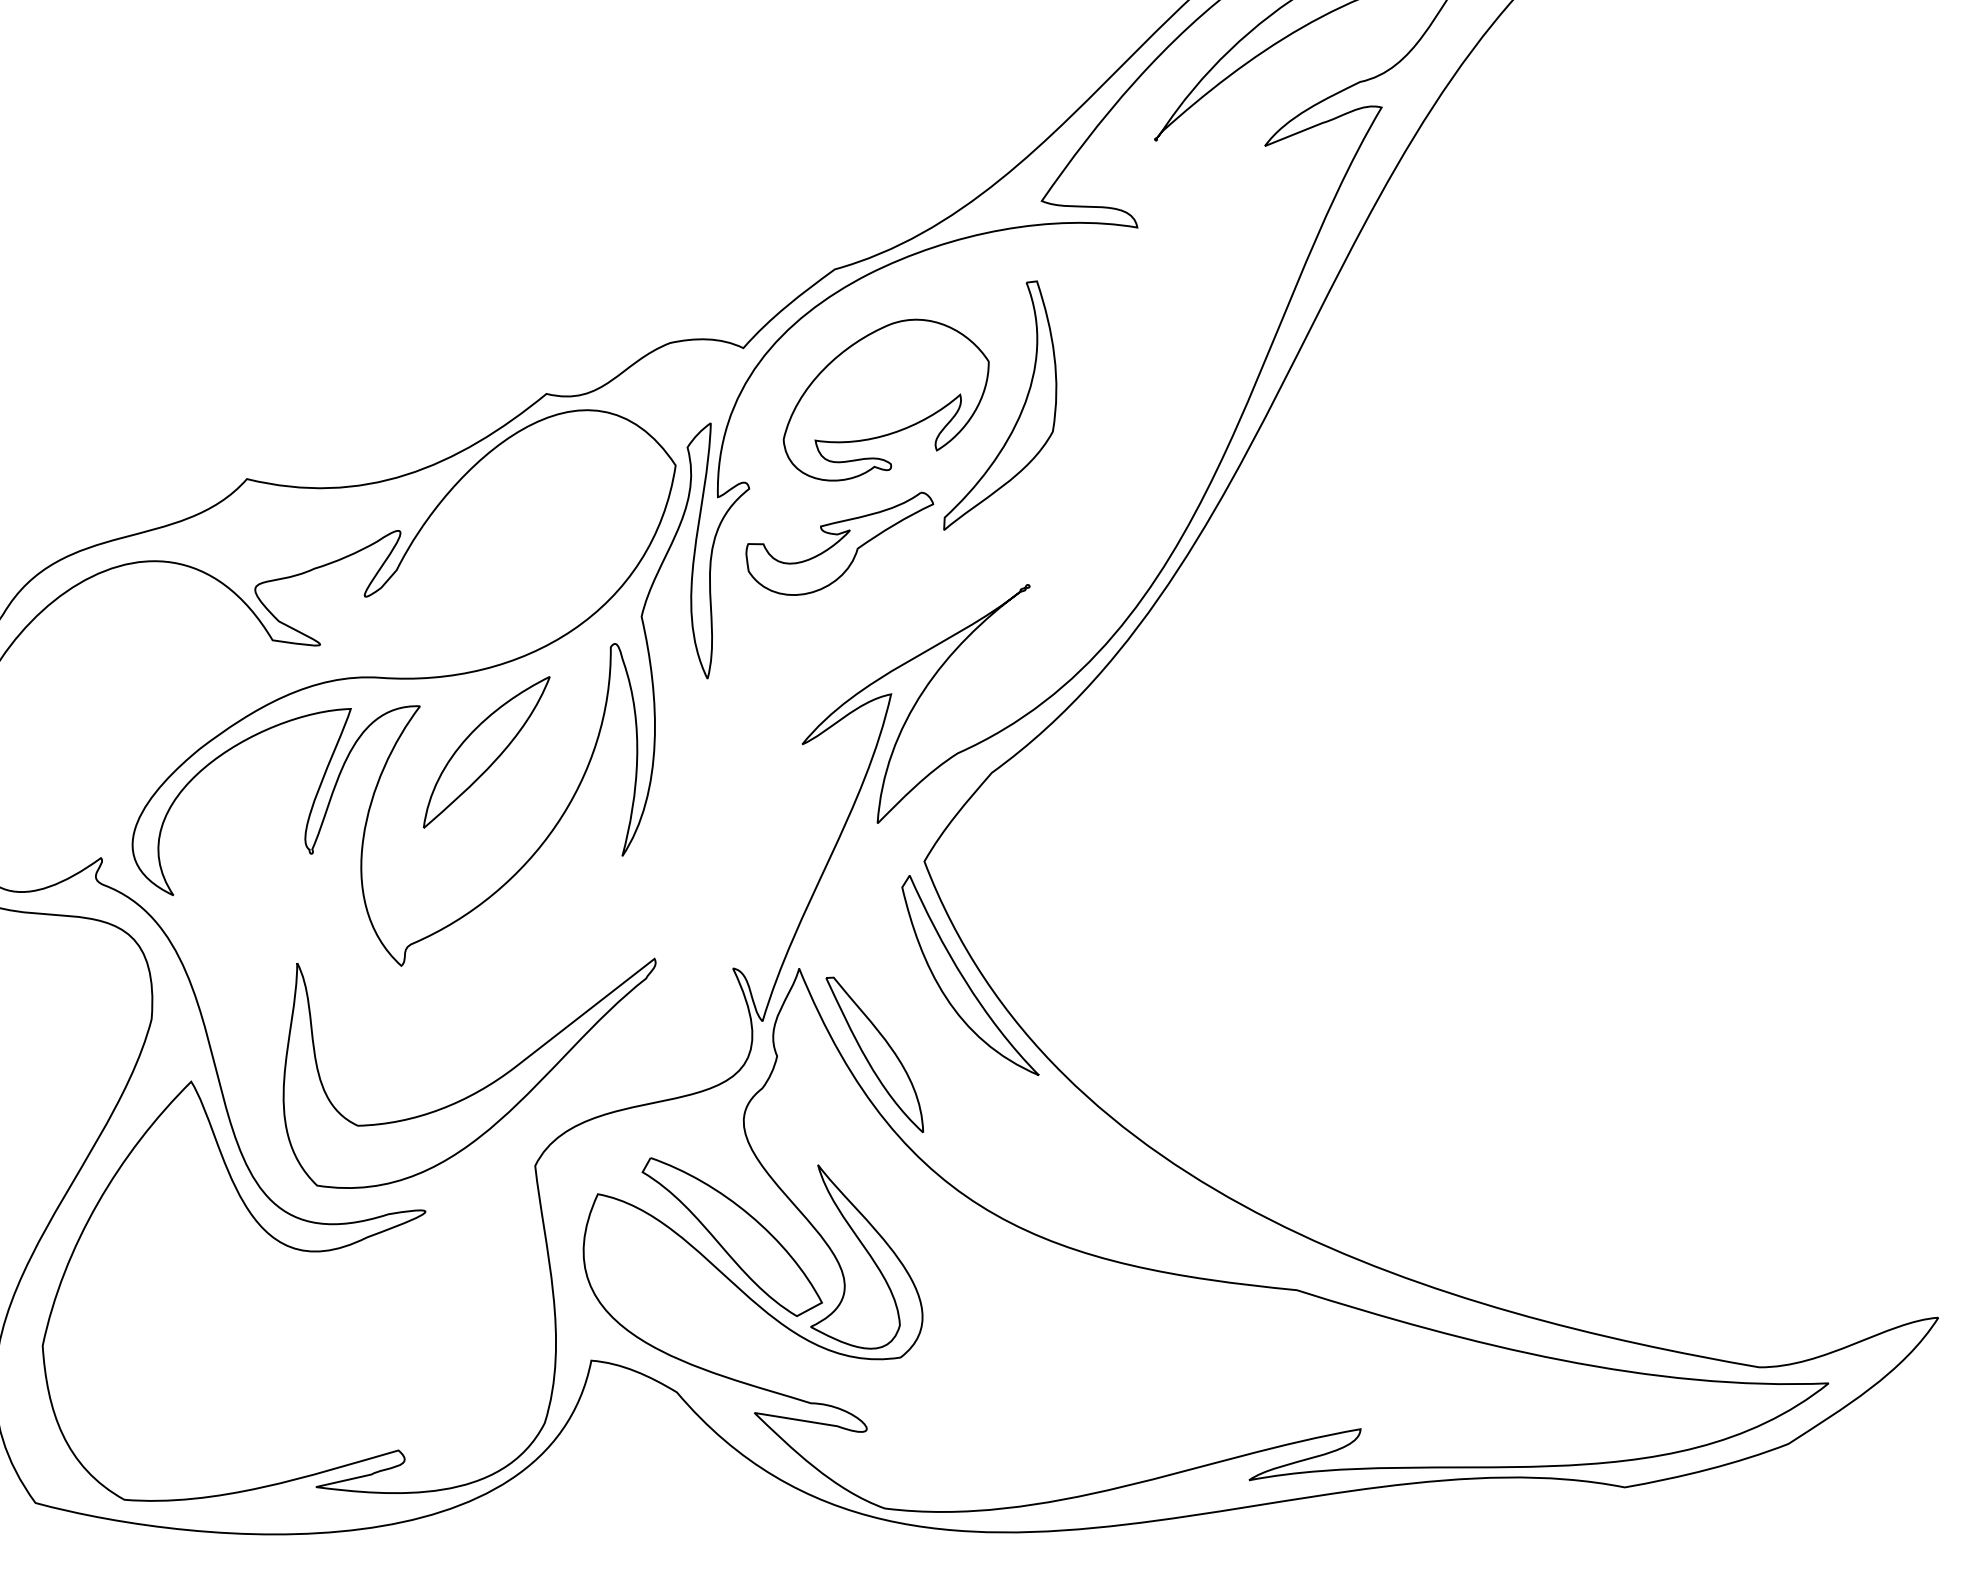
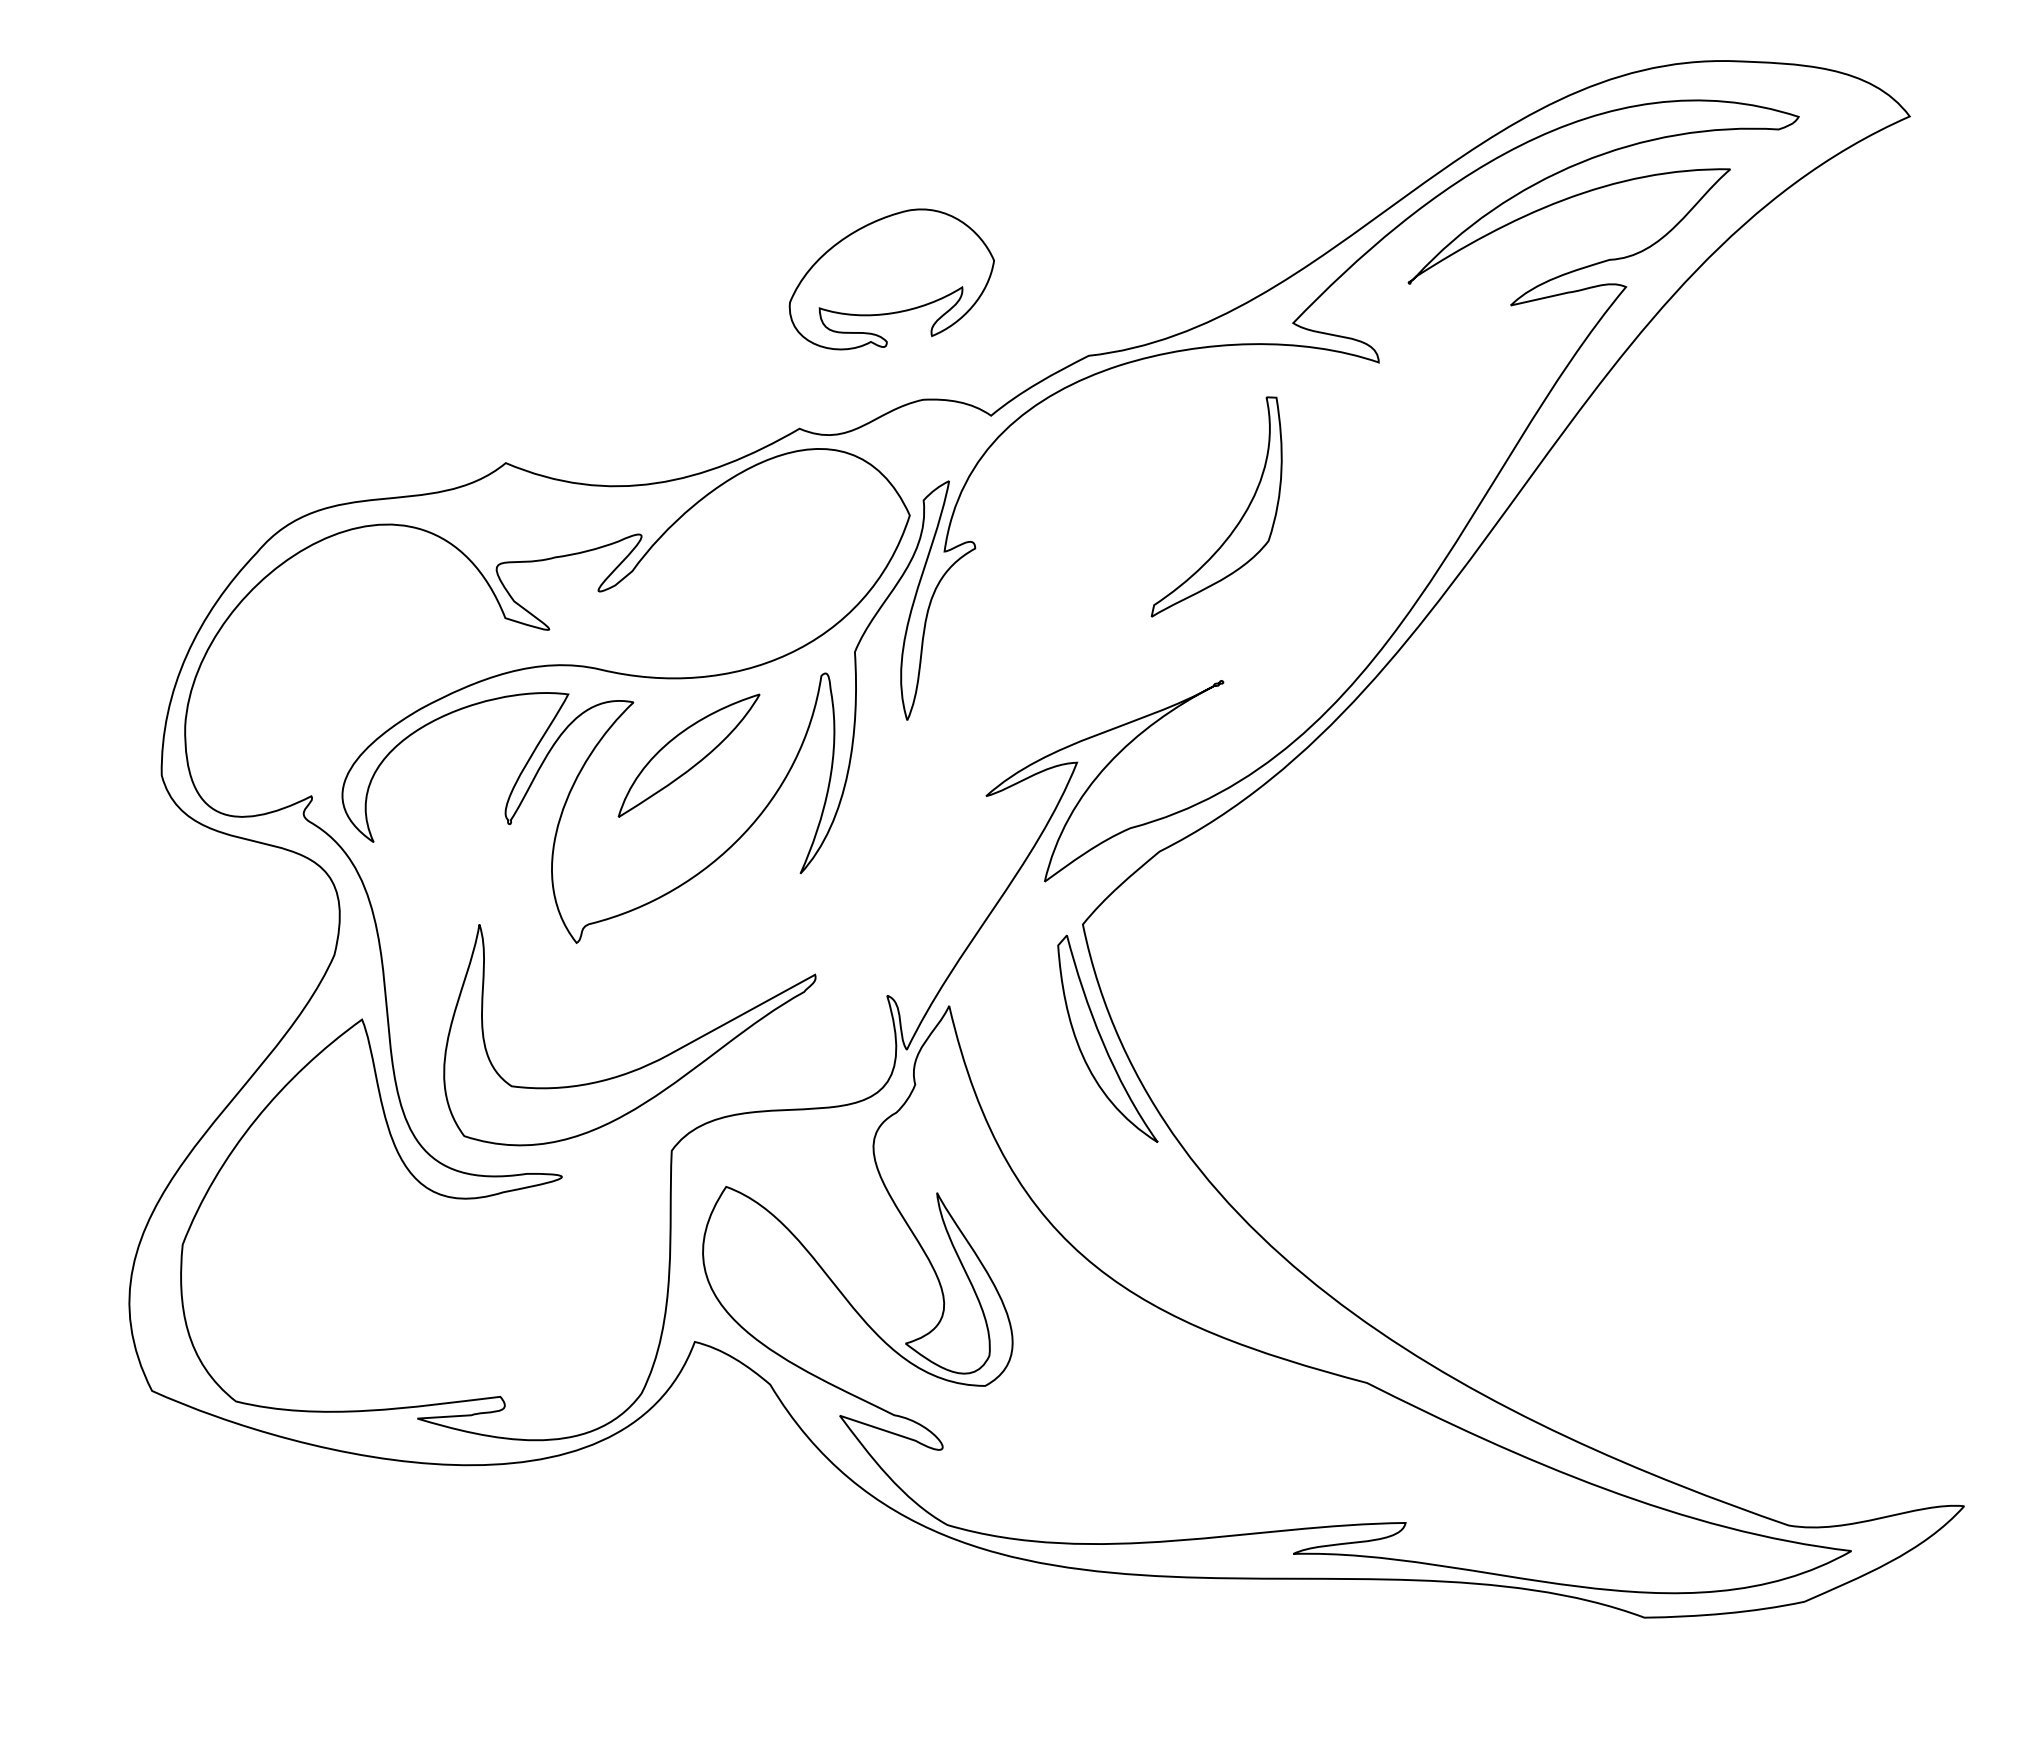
part: (885, 398) -> (891, 279), moved
part: (842, 546) -> (1053, 616), removed
part: (875, 1055) -> (1007, 1098), removed
part: (731, 1236) -> (845, 1246), removed

